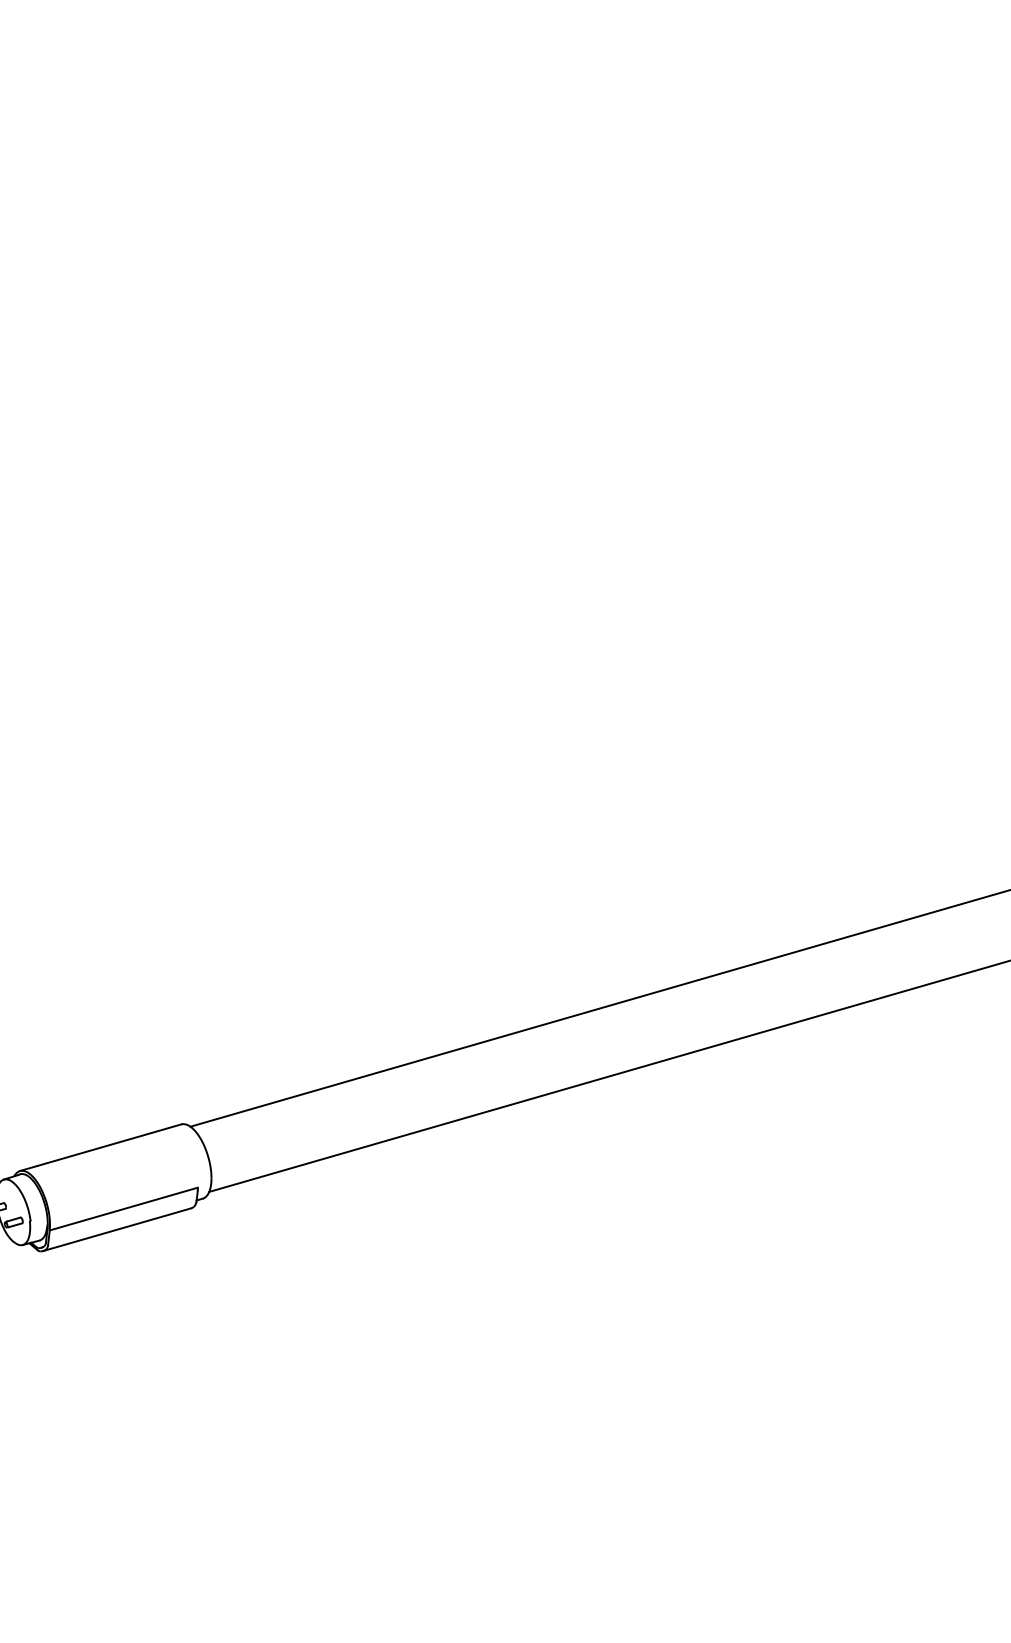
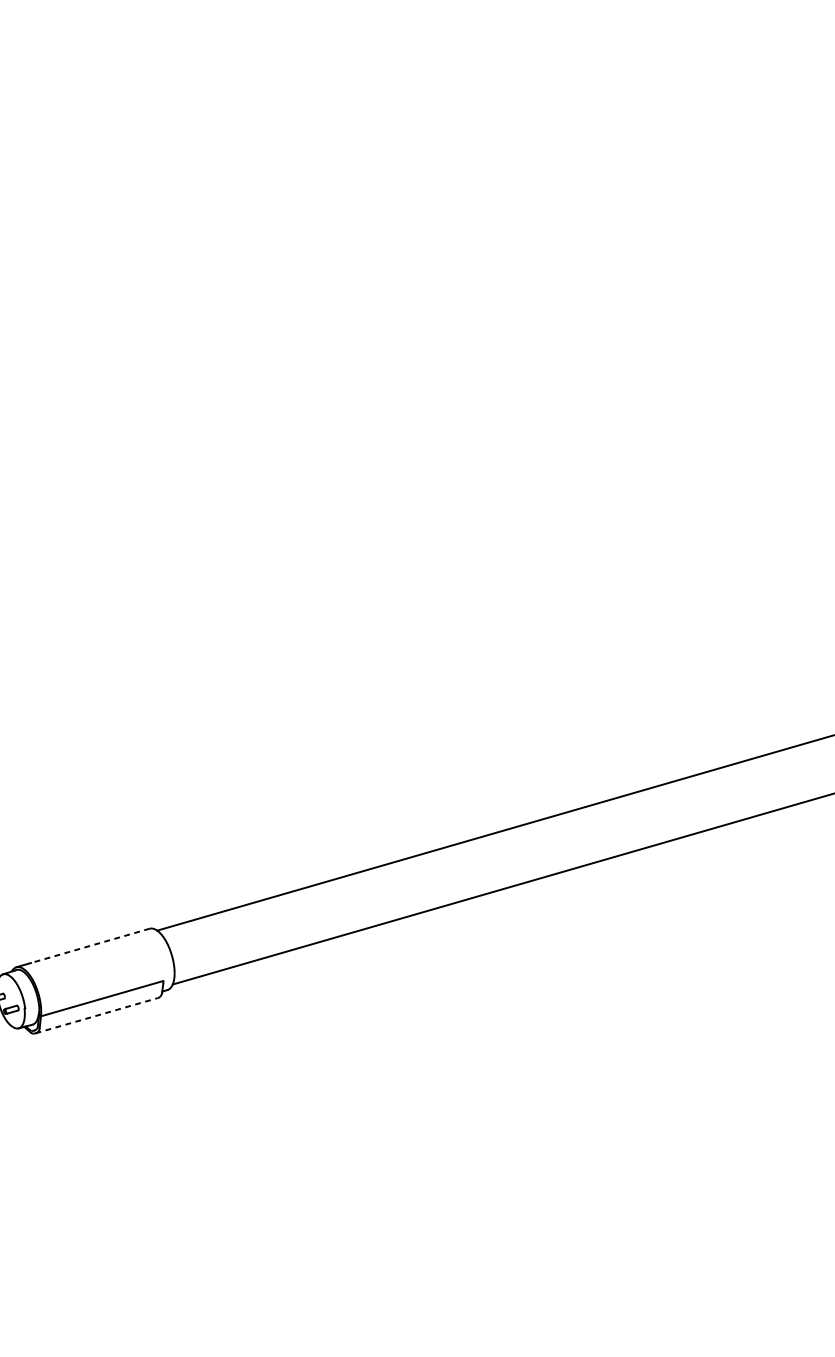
line: (109, 1145) -> (90, 946), solid -> dashed
line: (117, 1229) -> (96, 1015), solid -> dashed

